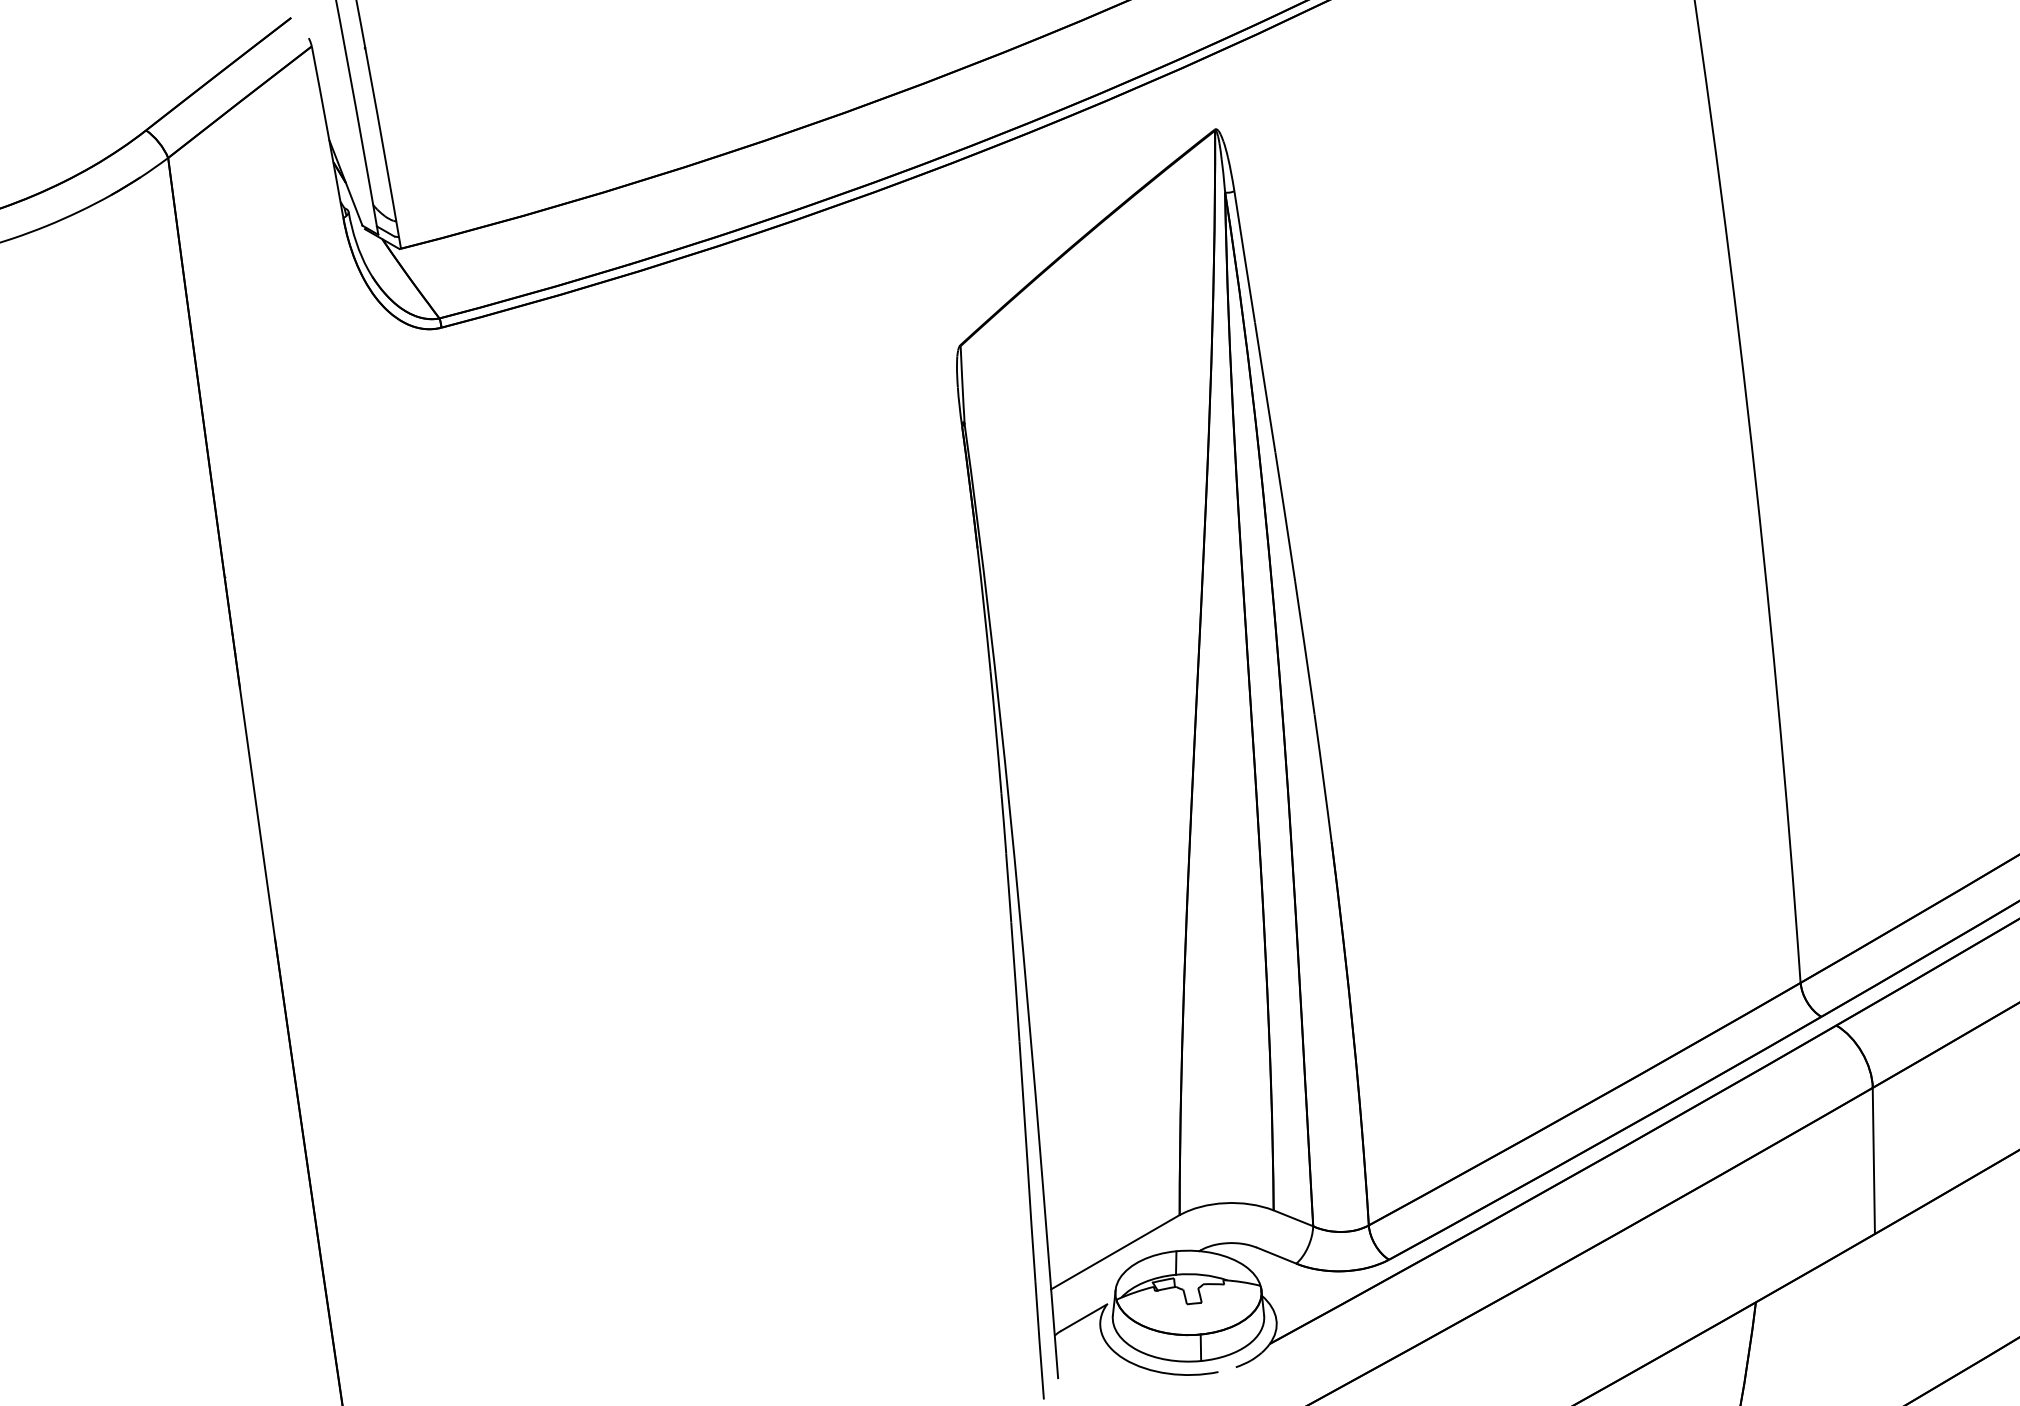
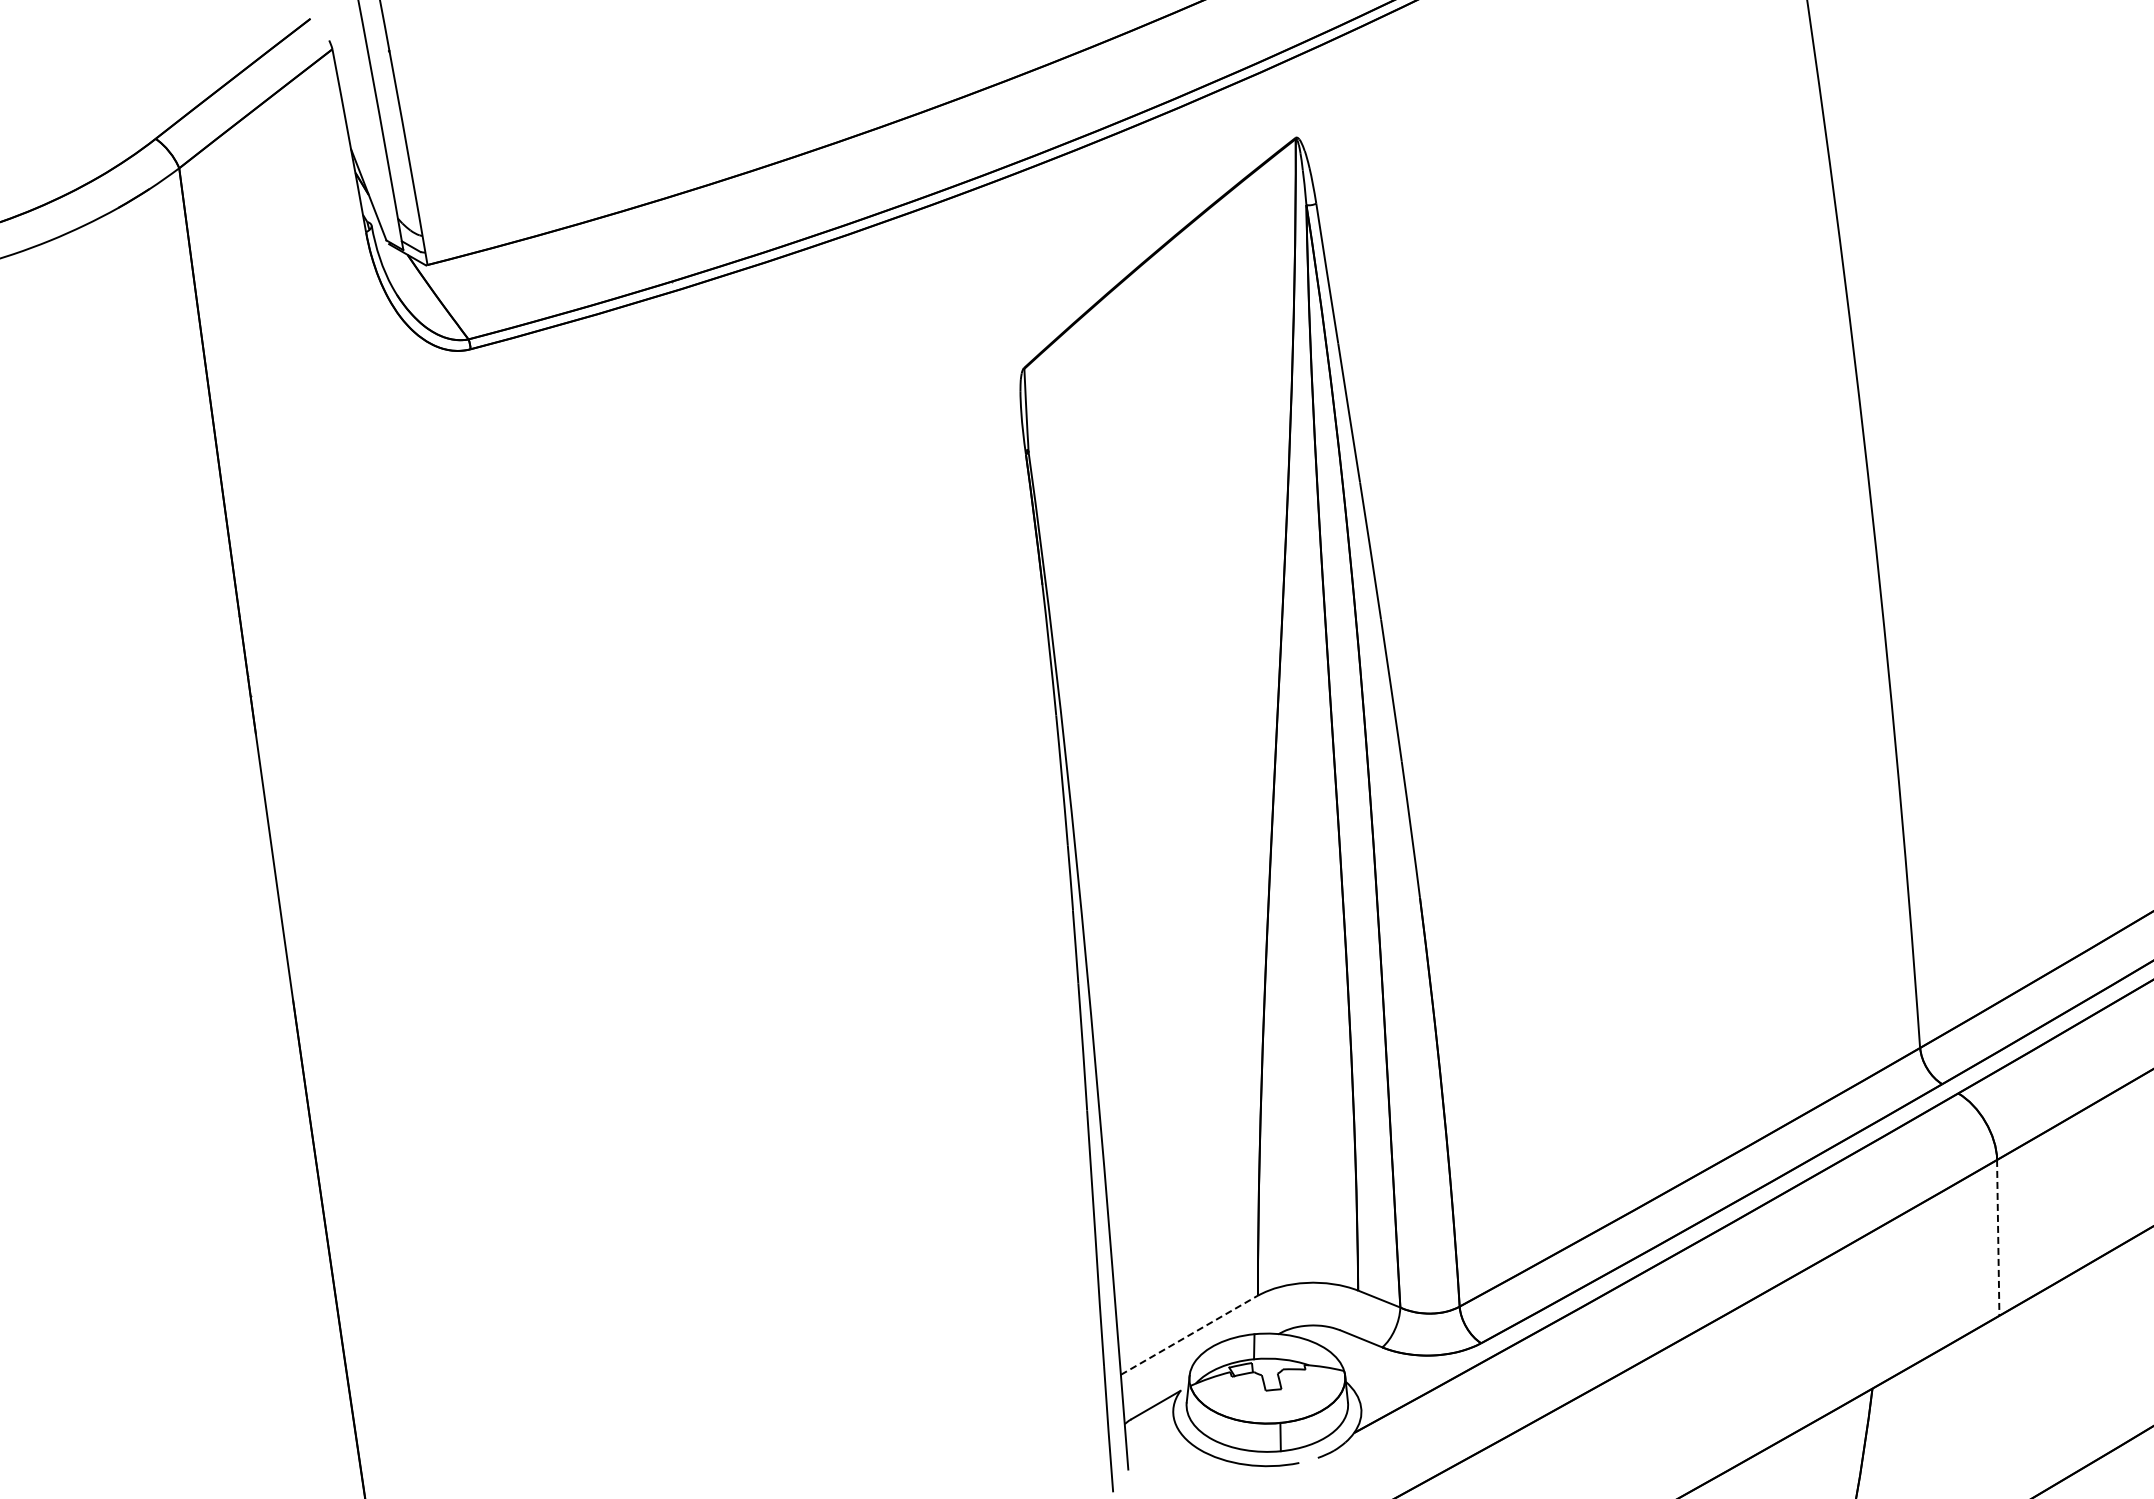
line: (1874, 1160) -> (1998, 1237), solid -> dashed
line: (1115, 1251) -> (1189, 1334), solid -> dashed

